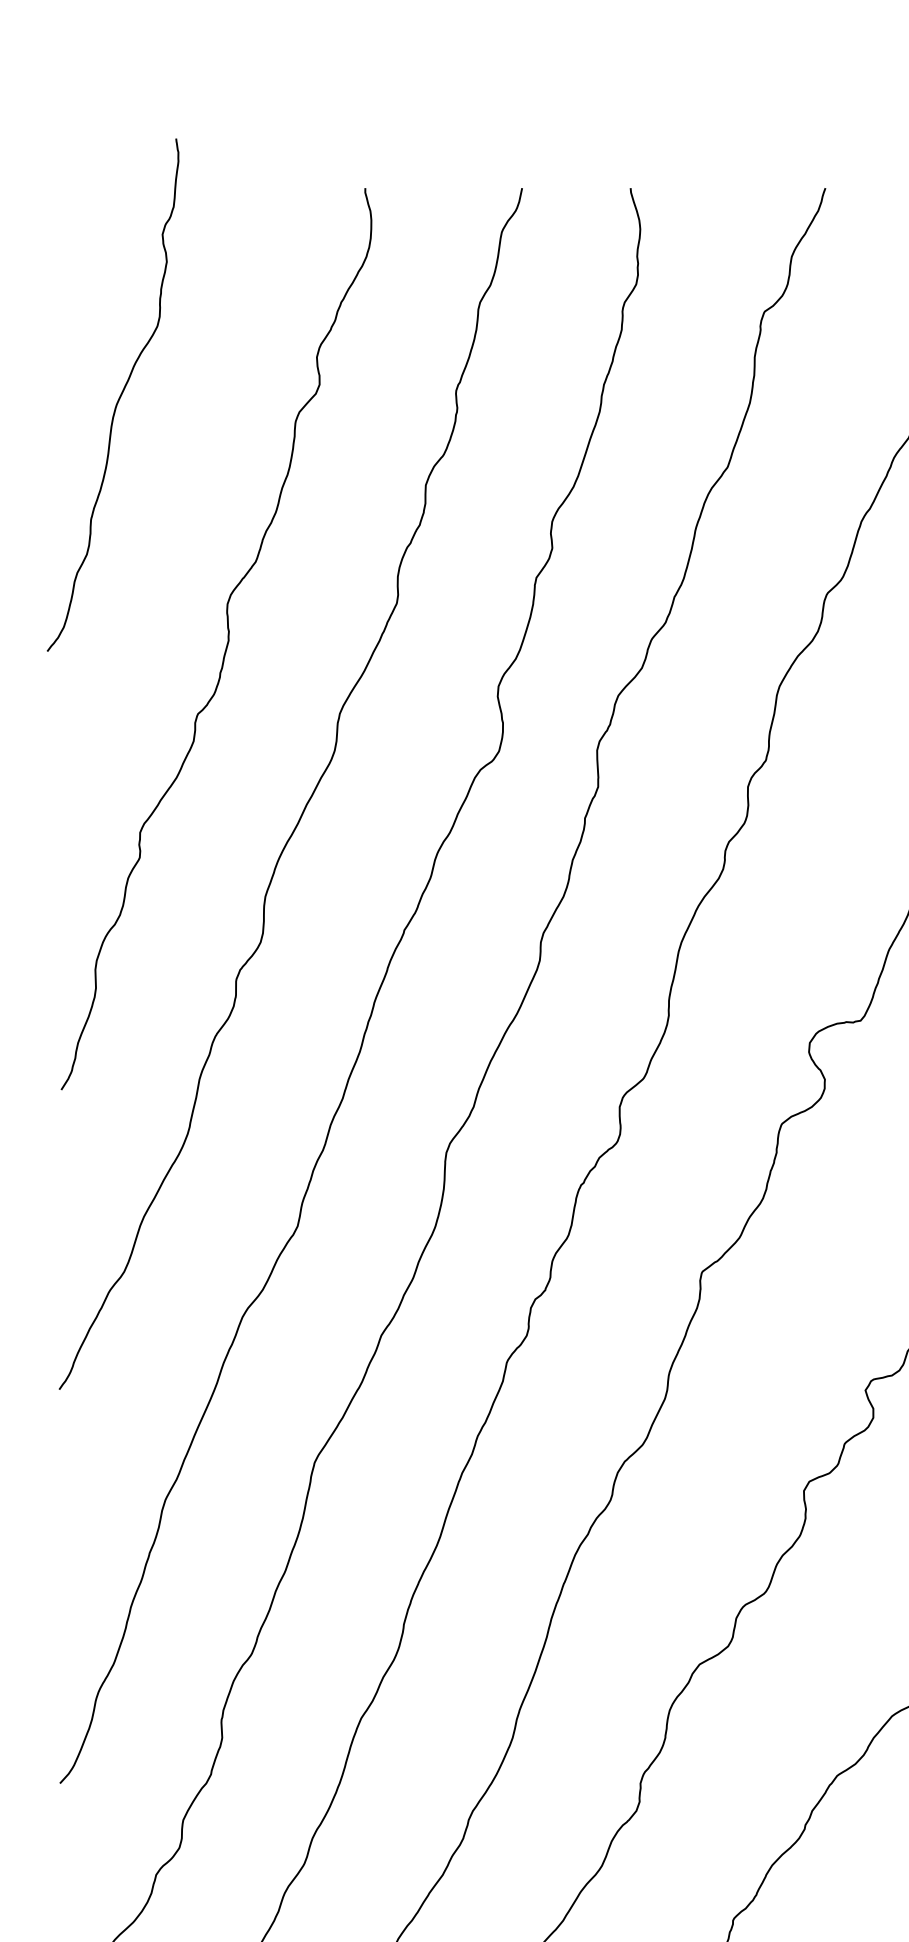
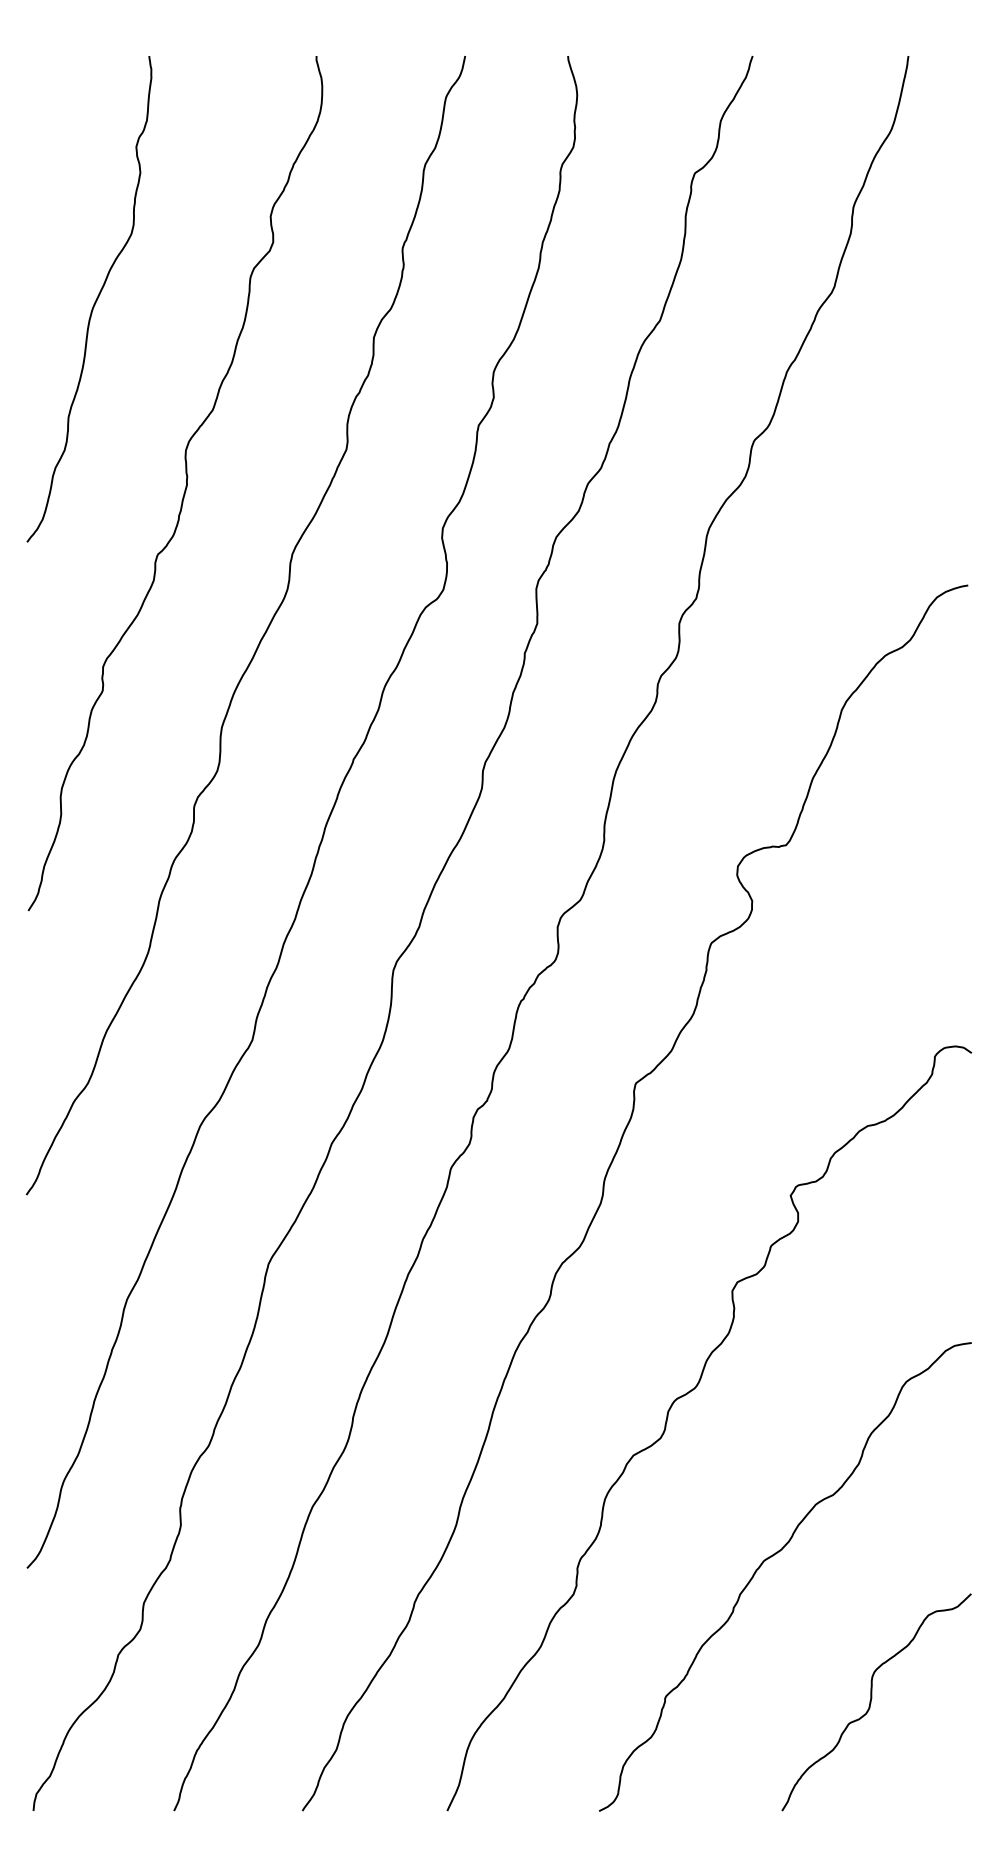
curve: (118, 398) -> (94, 302), moved

